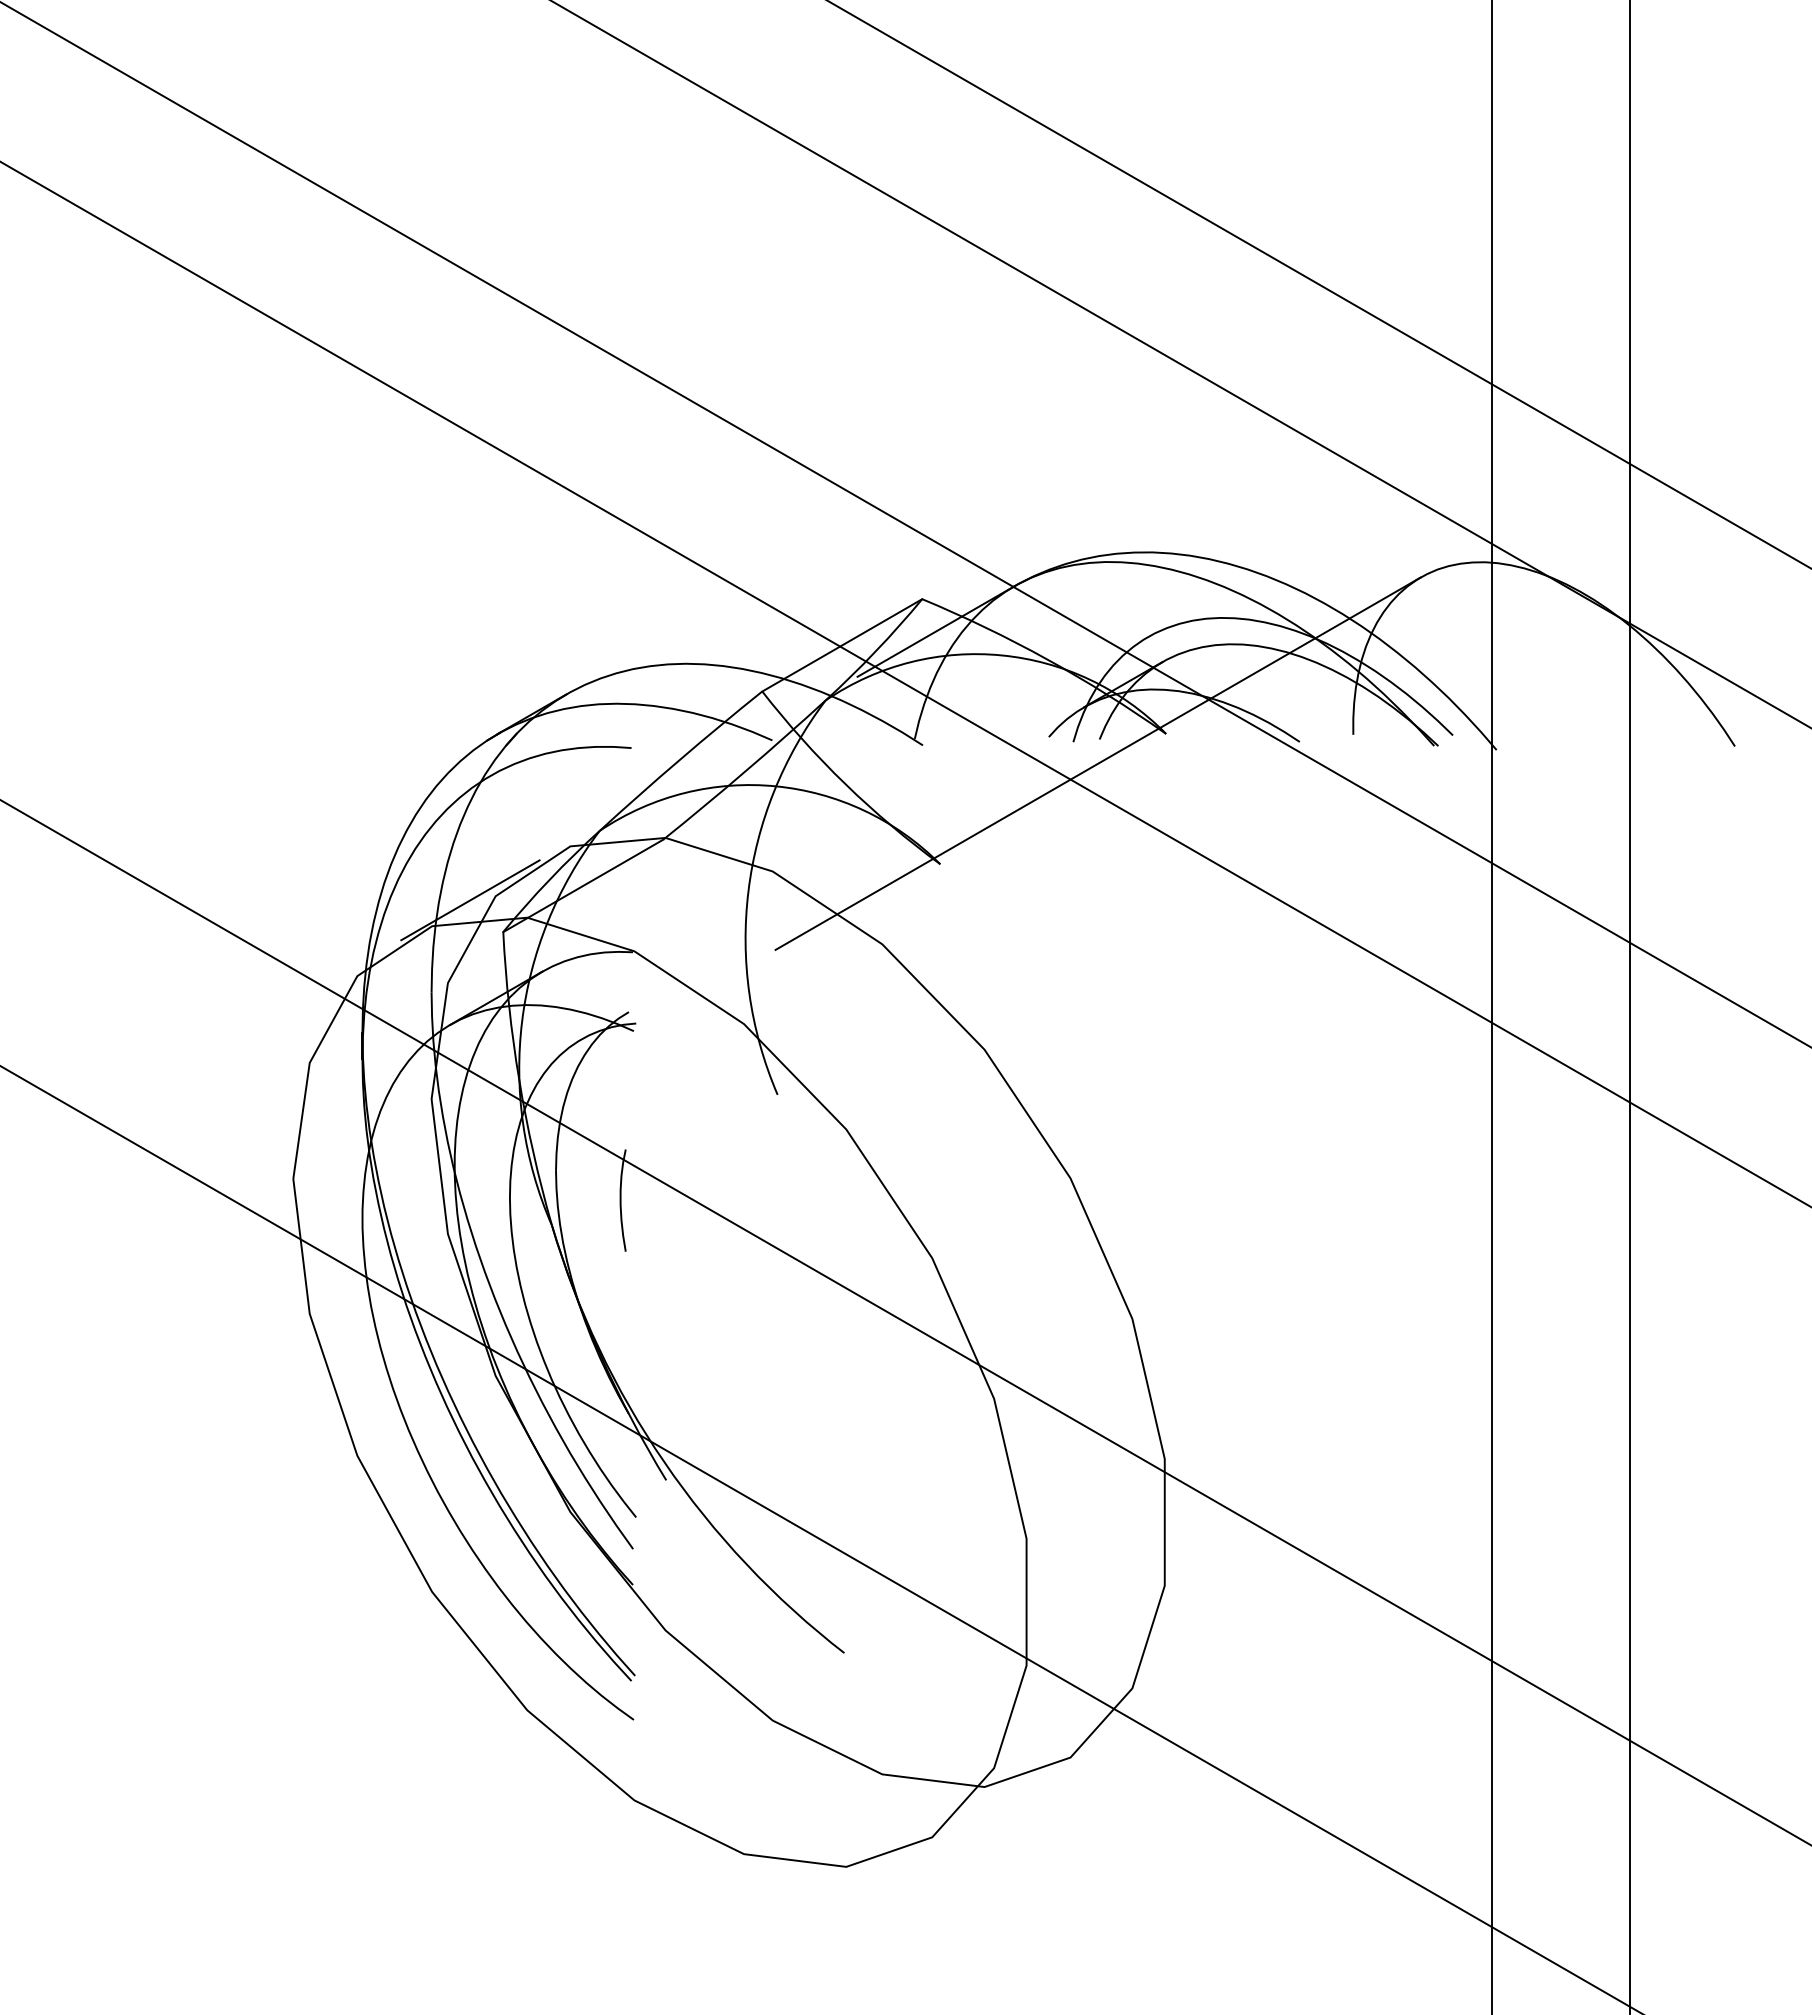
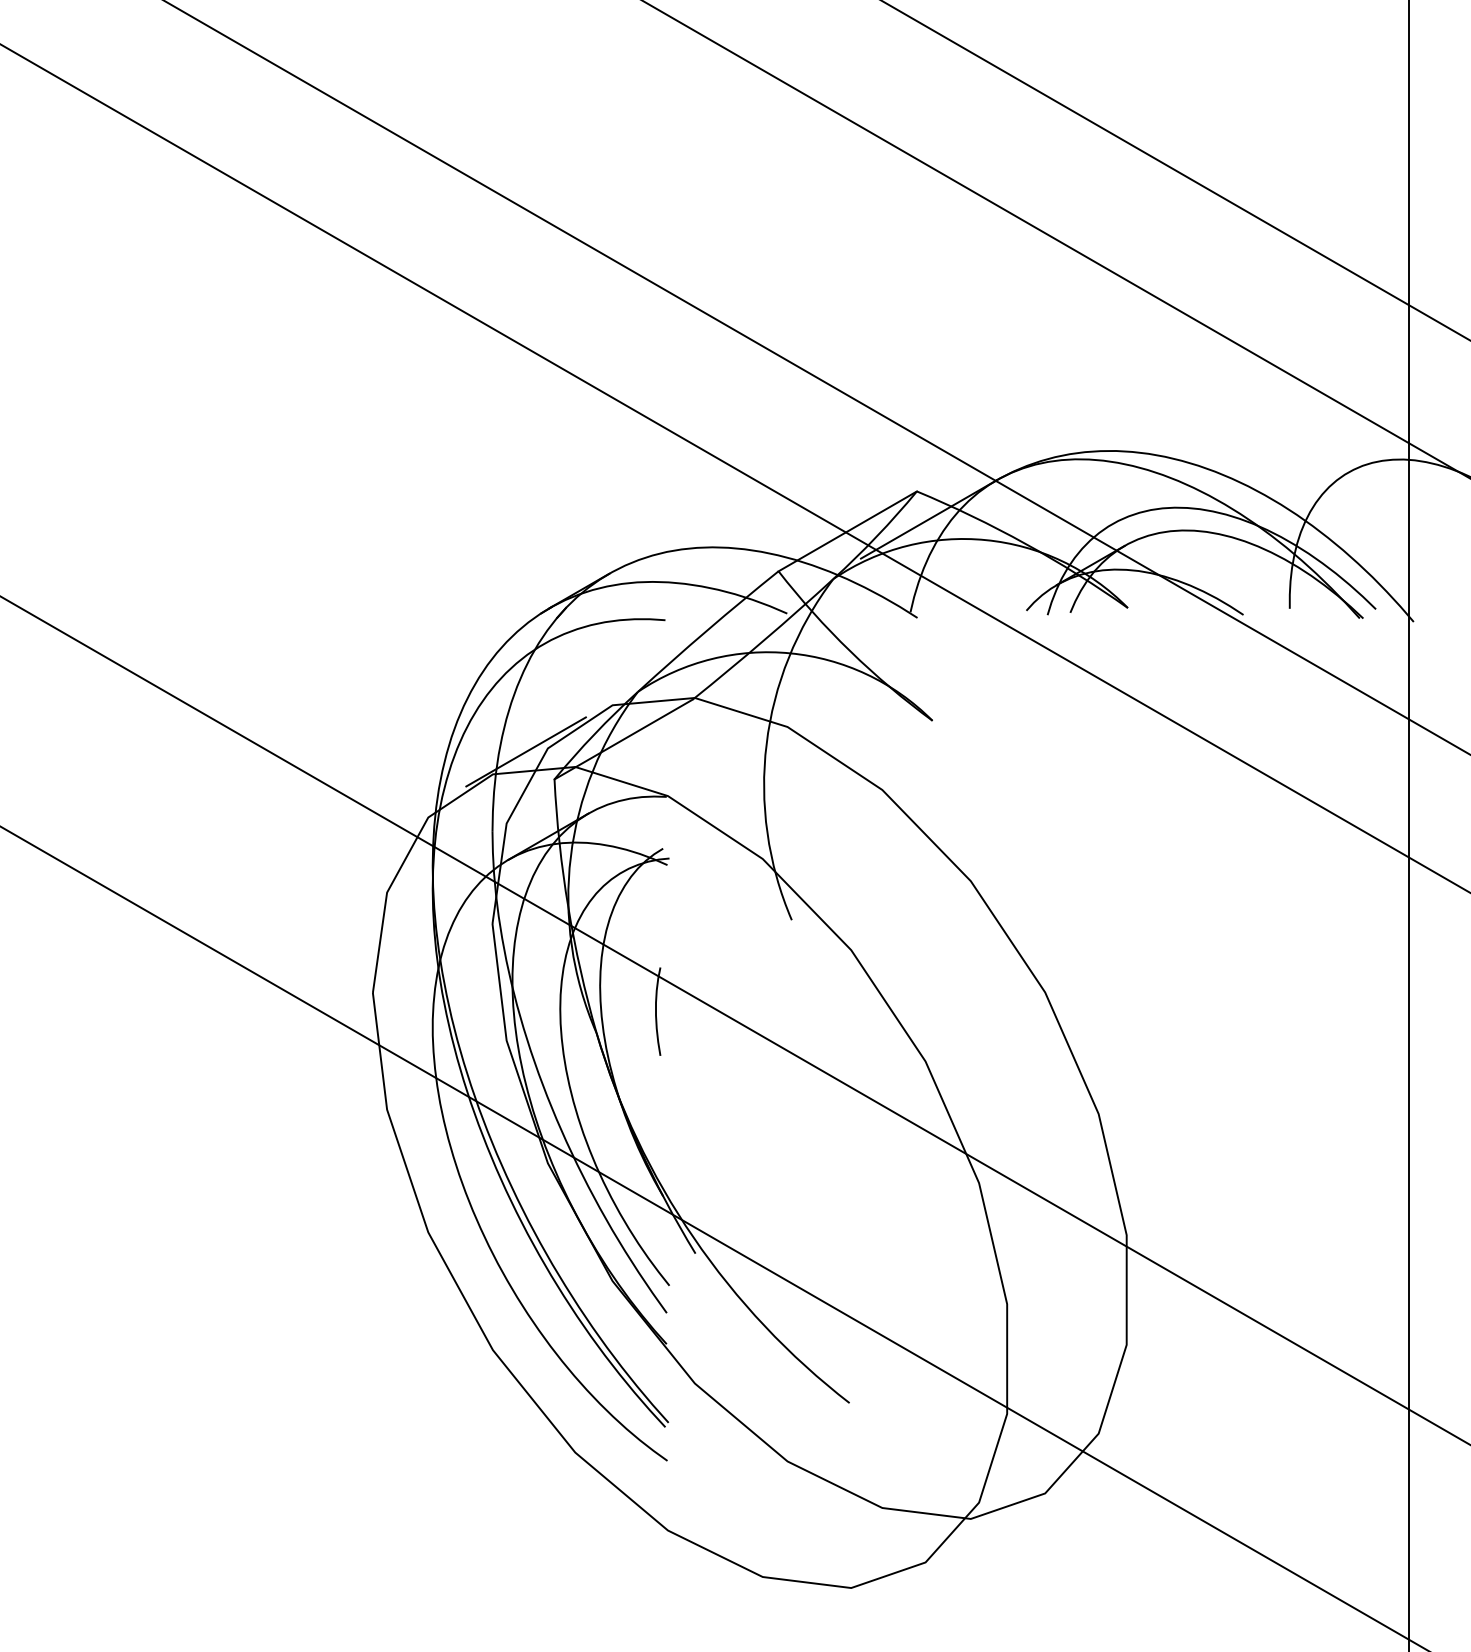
line: (1097, 763) -> (1068, 633), removed

